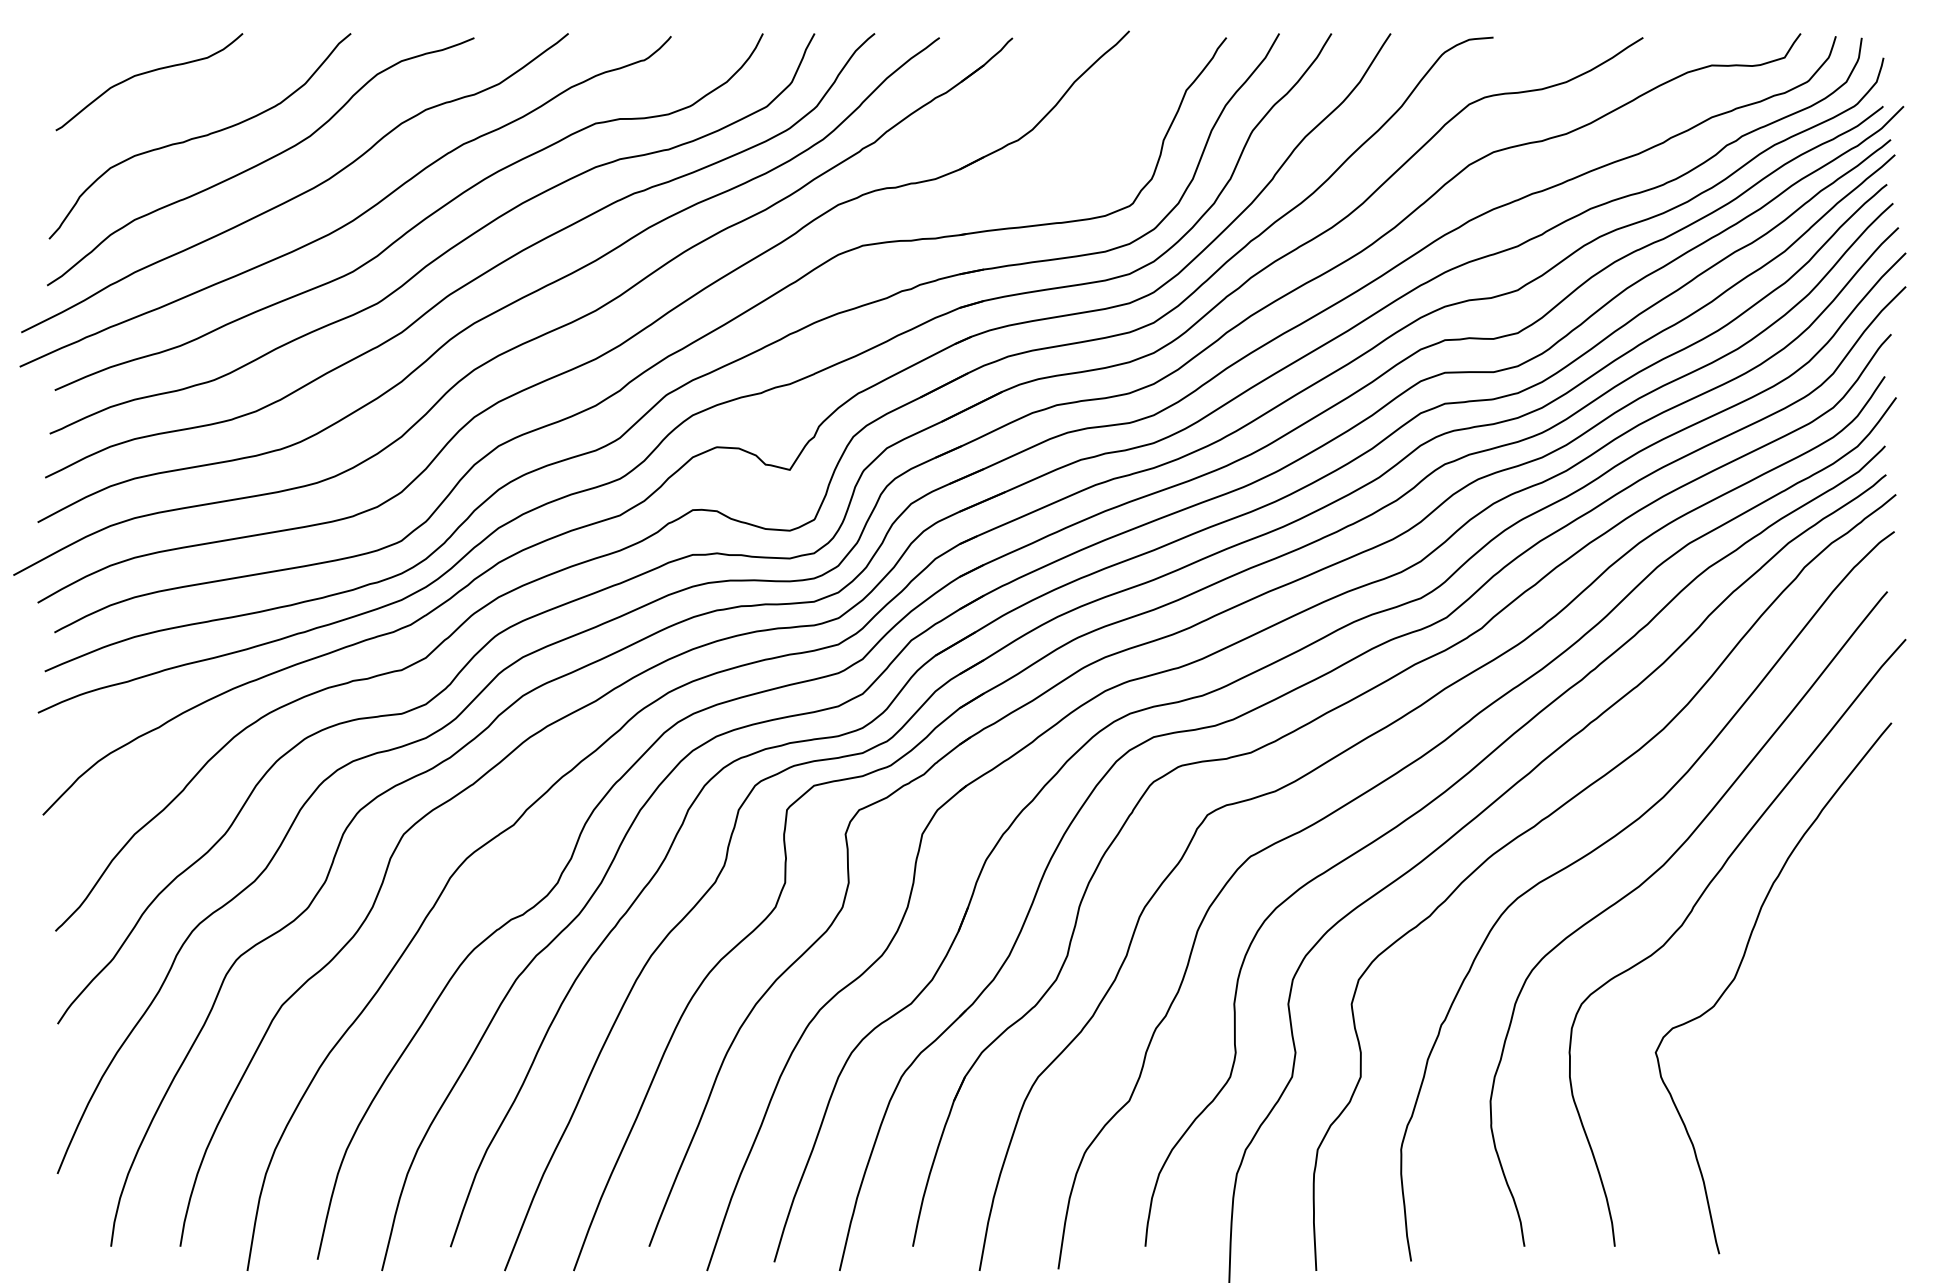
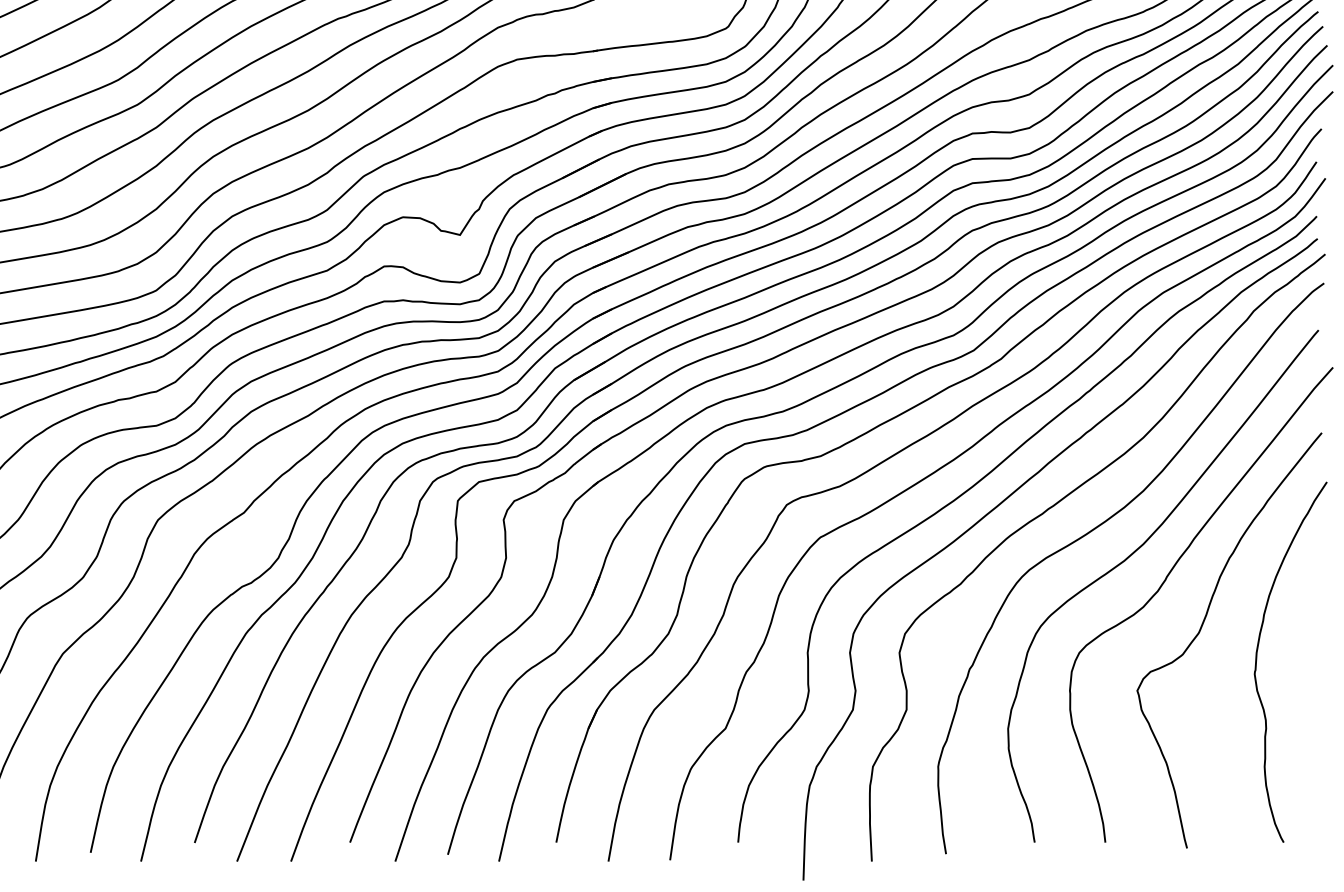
curve: (1808, 1015) -> (1256, 661), added

